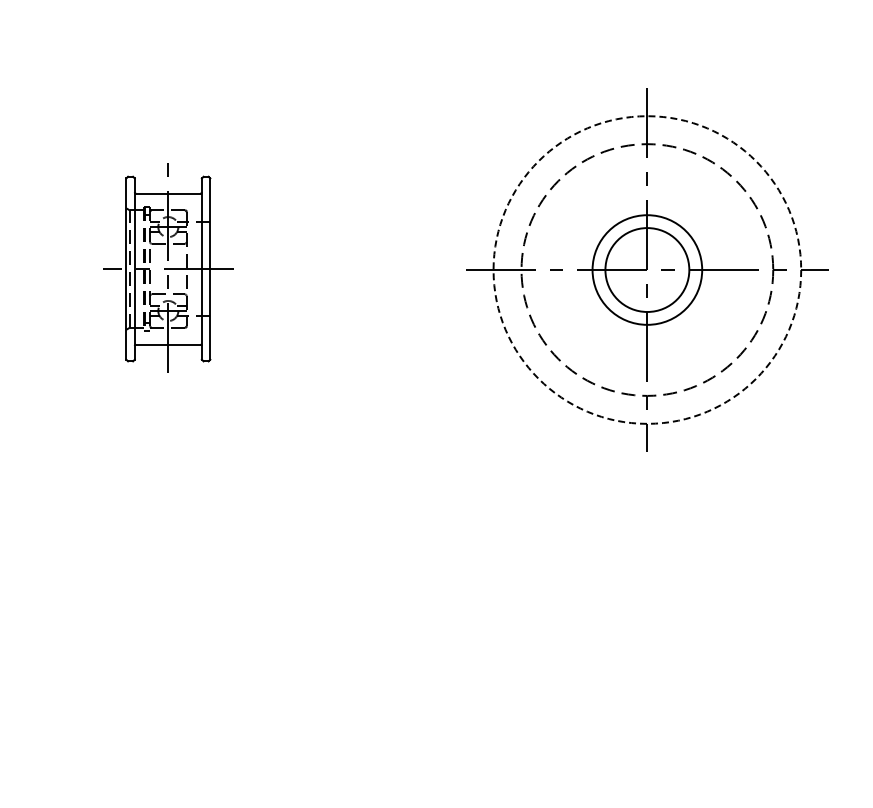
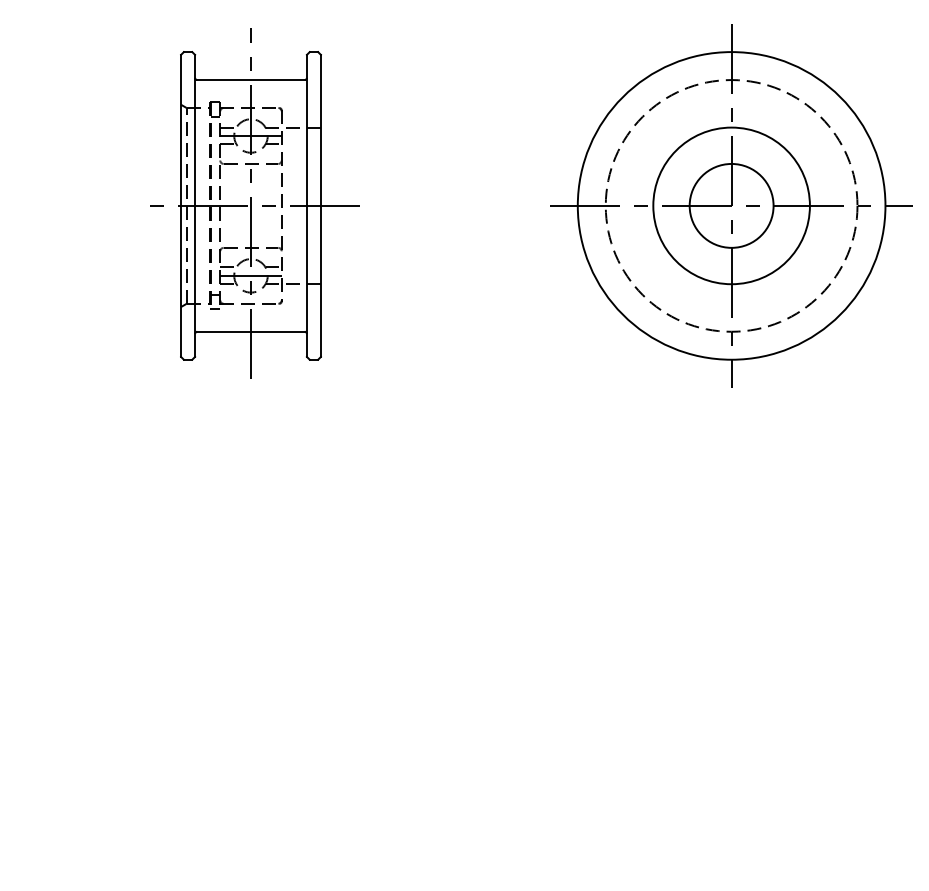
part: (170, 267) -> (254, 203), size x1.67
circle: (647, 269) -> (731, 205), dashed -> solid
circle: (647, 269) -> (731, 205), size x1.43

